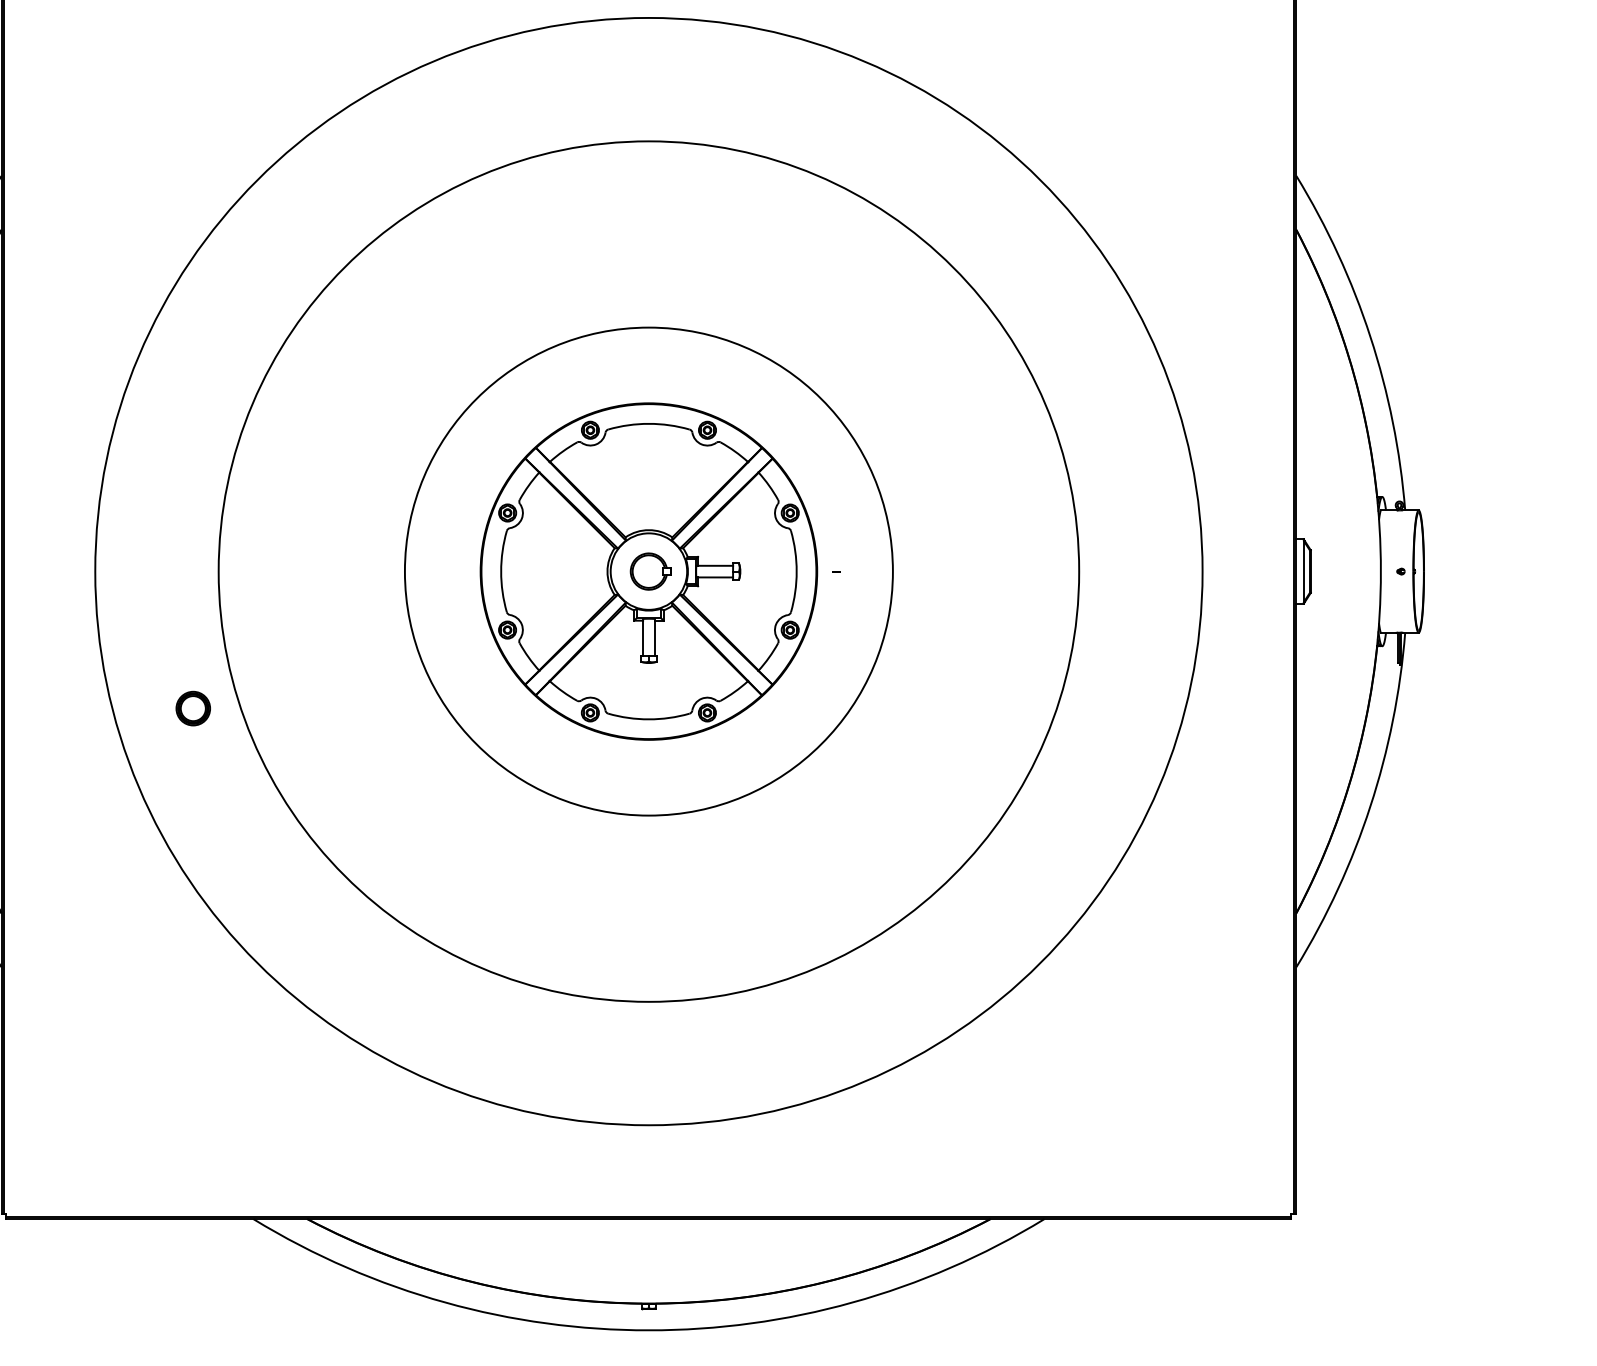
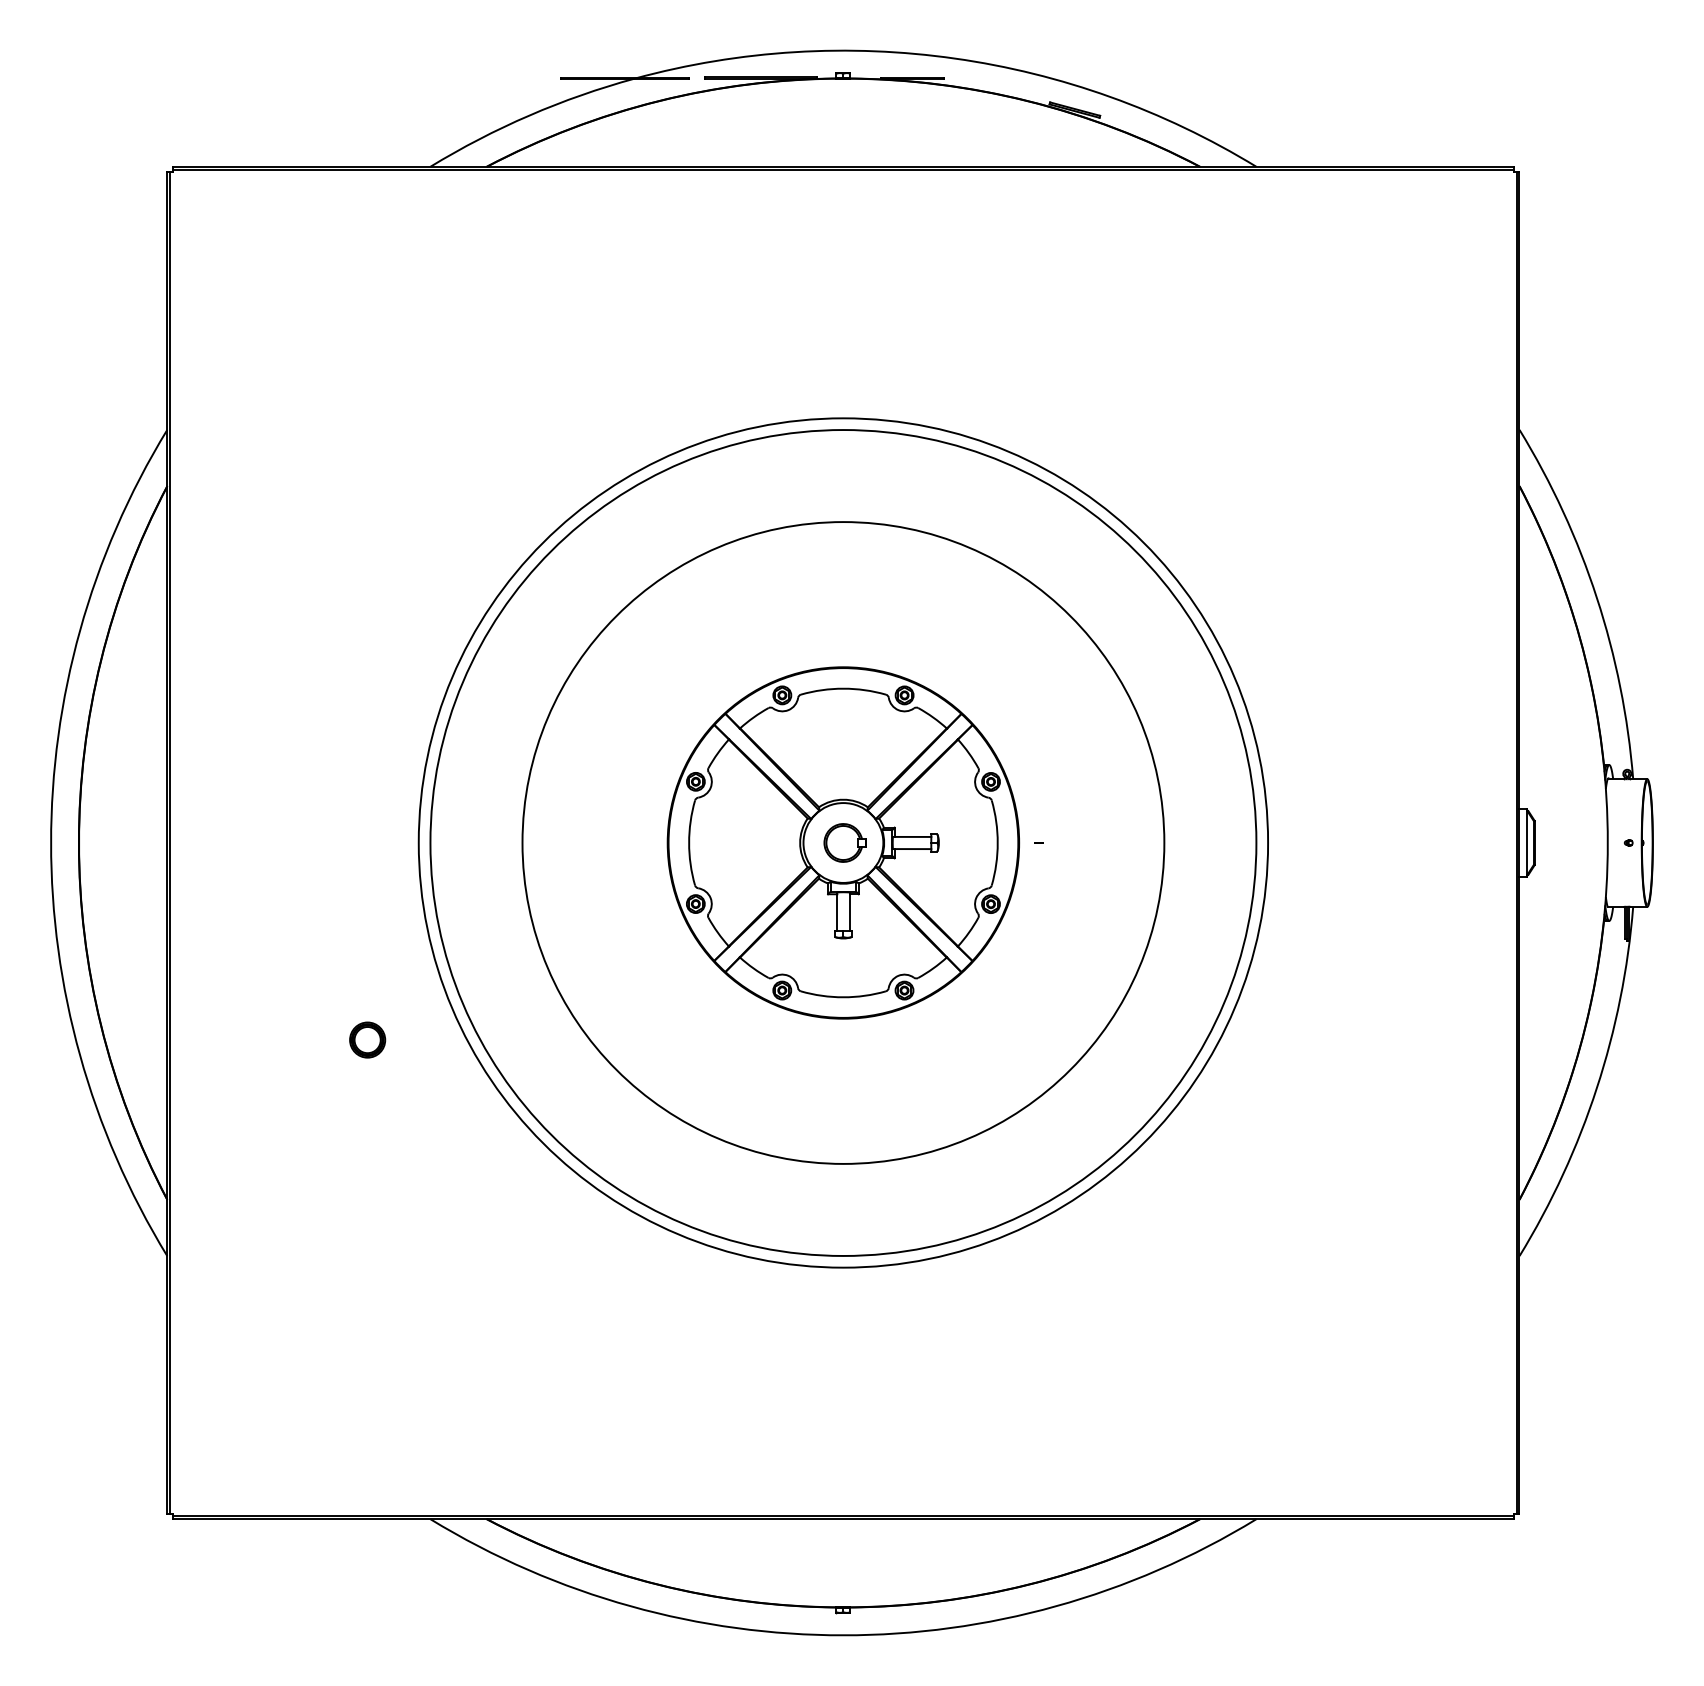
circle: (648, 571) -> (843, 842), size x0.71
circle: (648, 571) -> (843, 842), size x0.71
circle: (648, 571) -> (843, 842), size x1.67
part: (193, 708) -> (367, 1039), moved

